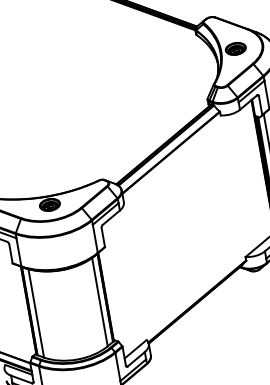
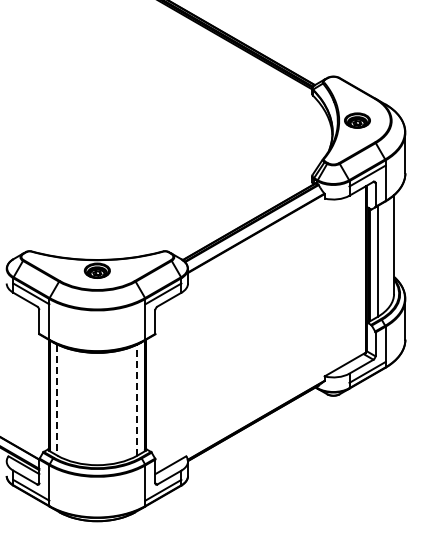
line: (100, 302) -> (137, 400), solid -> dashed
line: (36, 313) -> (57, 400), solid -> dashed

